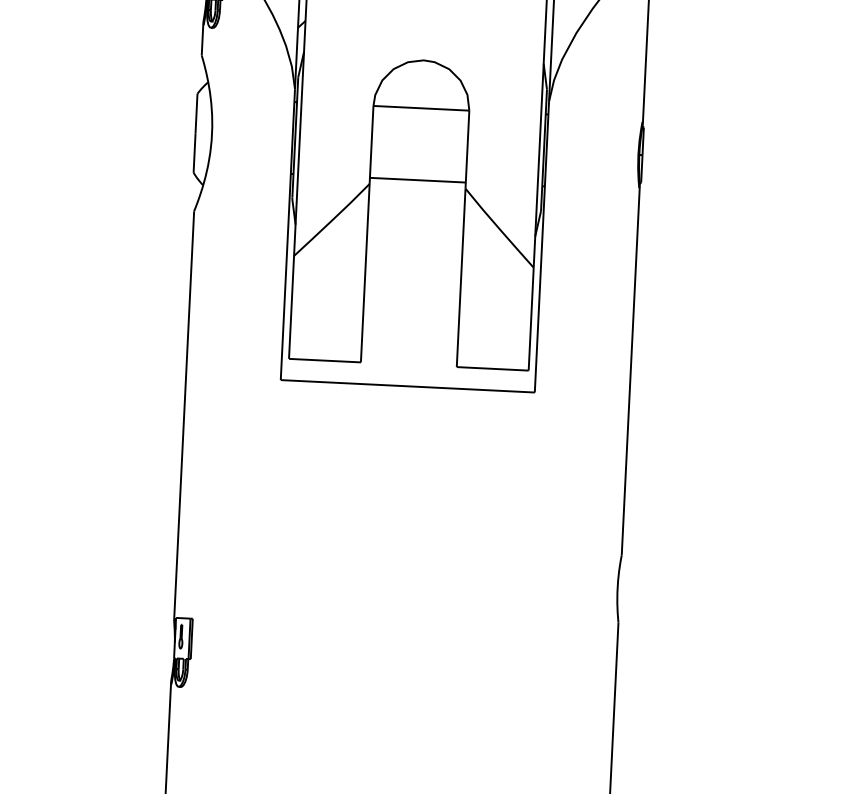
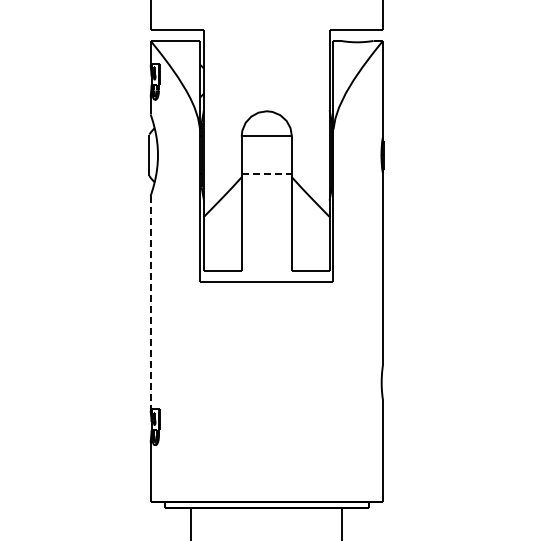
line: (419, 181) -> (267, 174), solid -> dashed
line: (183, 416) -> (150, 303), solid -> dashed

